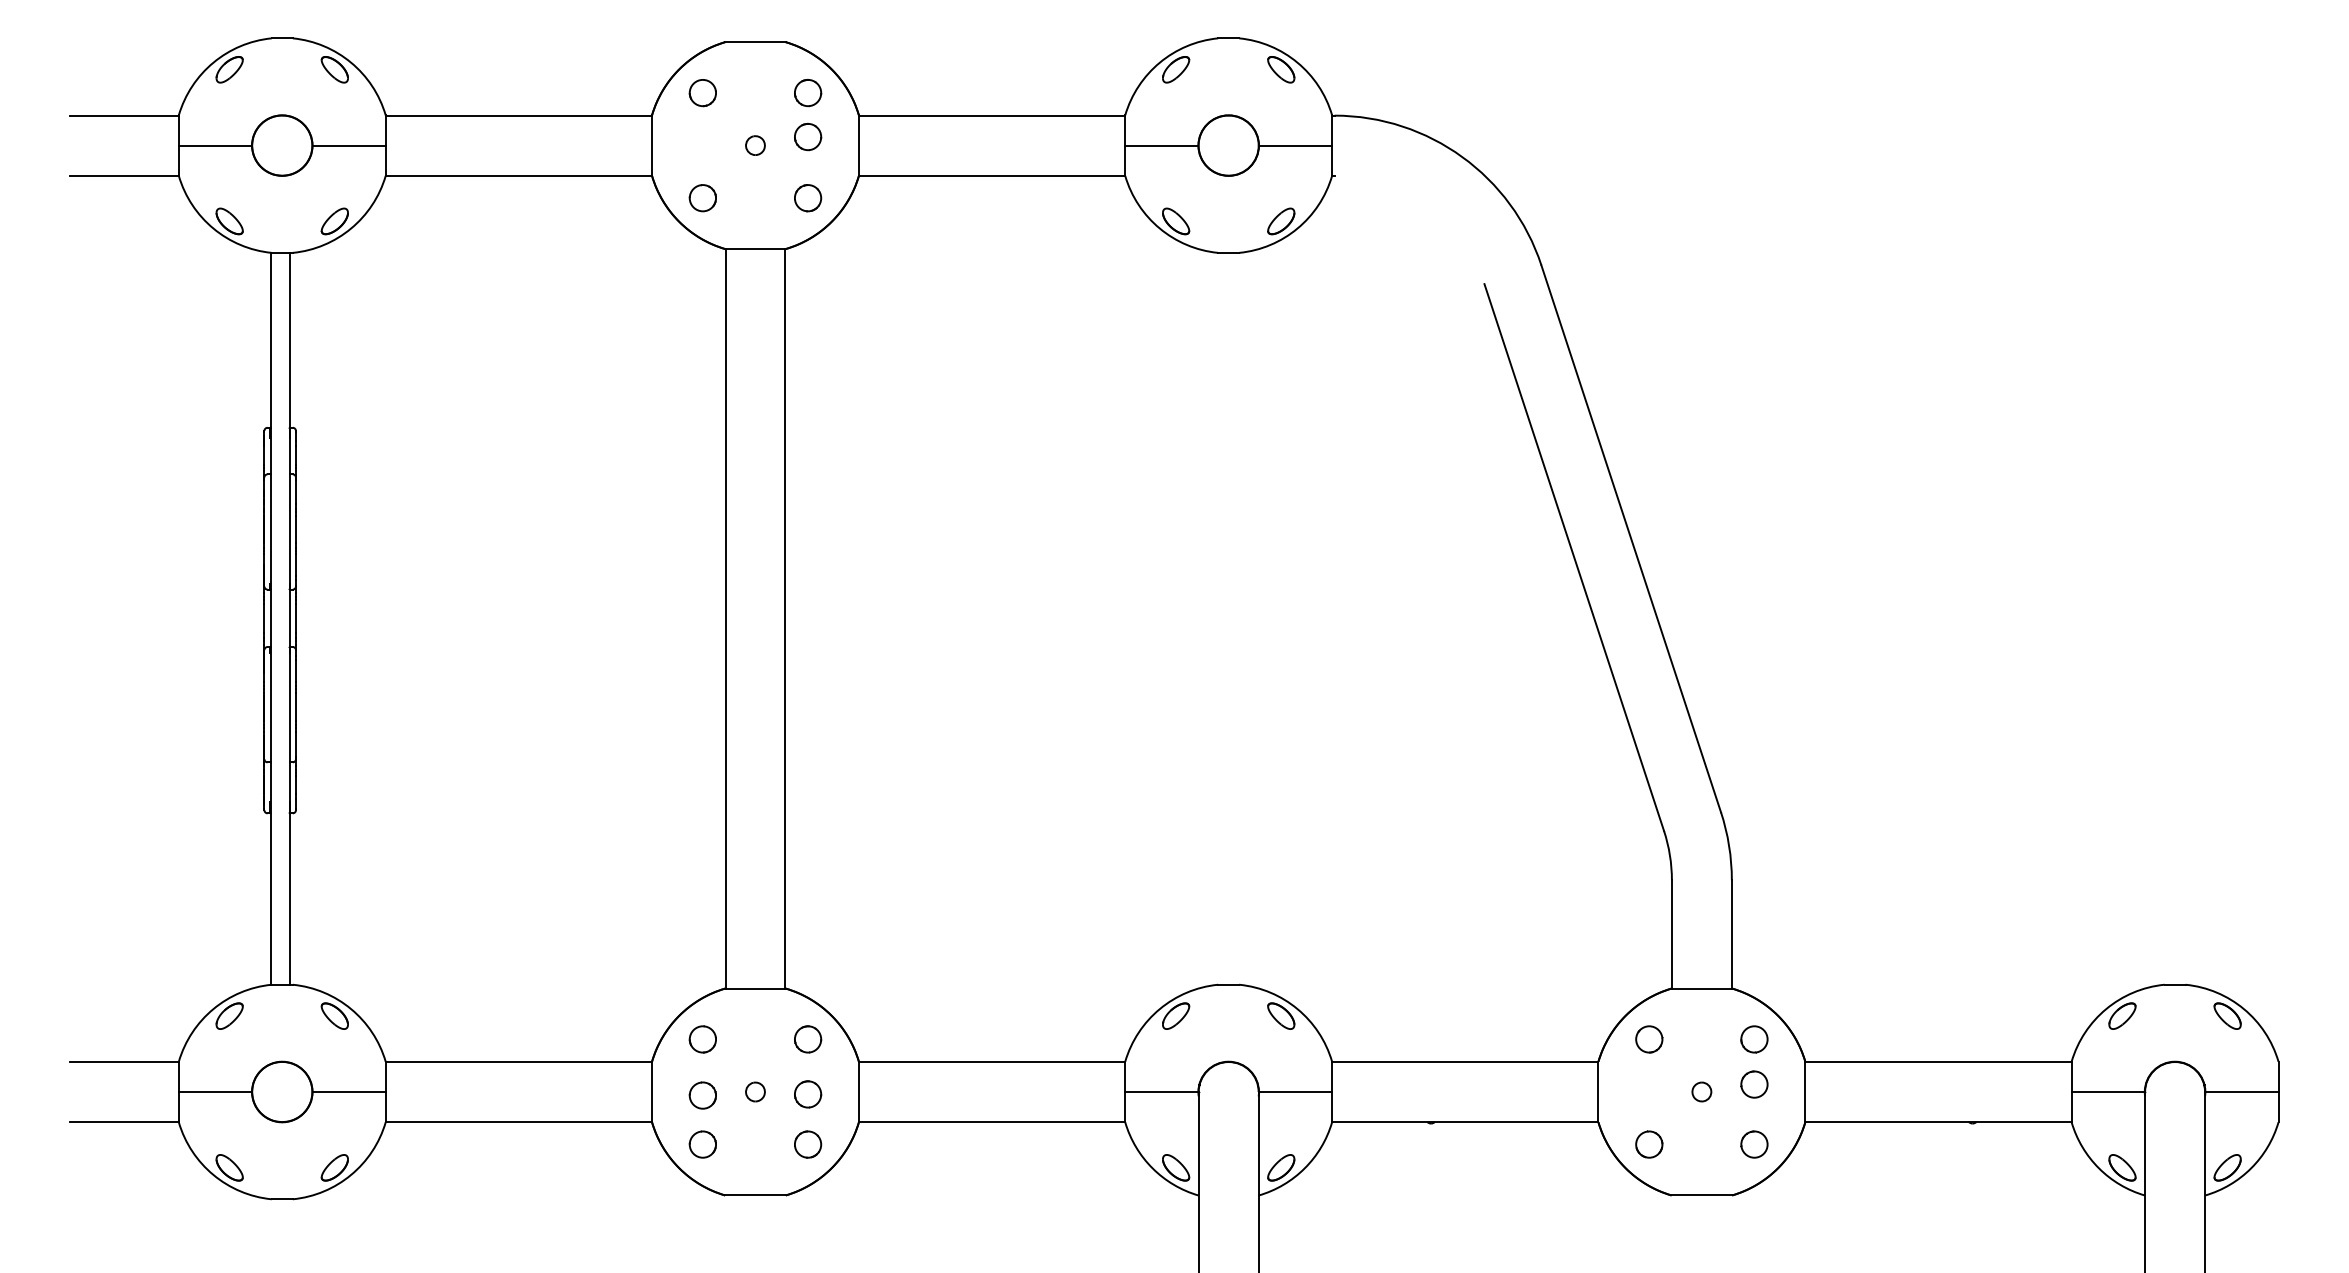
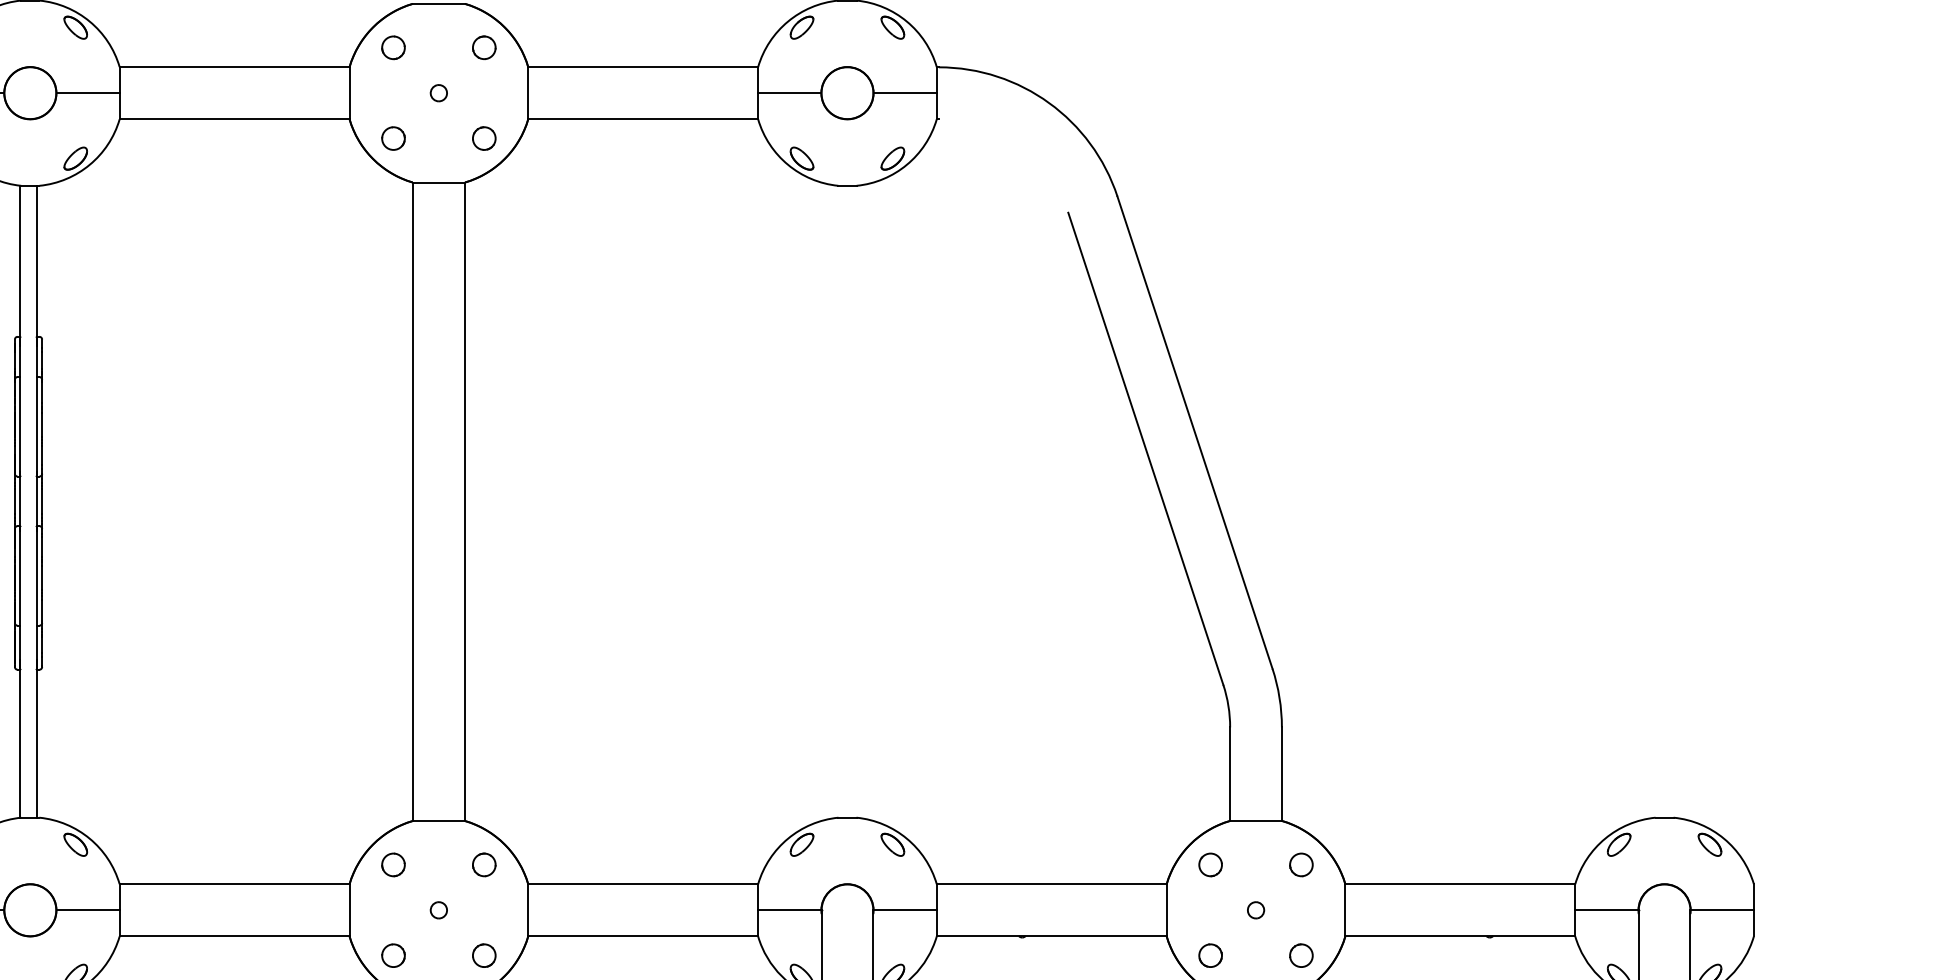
part: (808, 136) -> (484, 85), removed
circle: (1754, 1084) -> (1301, 903), removed
circle: (808, 1094) -> (484, 912), removed
circle: (702, 1095) -> (393, 913), removed

